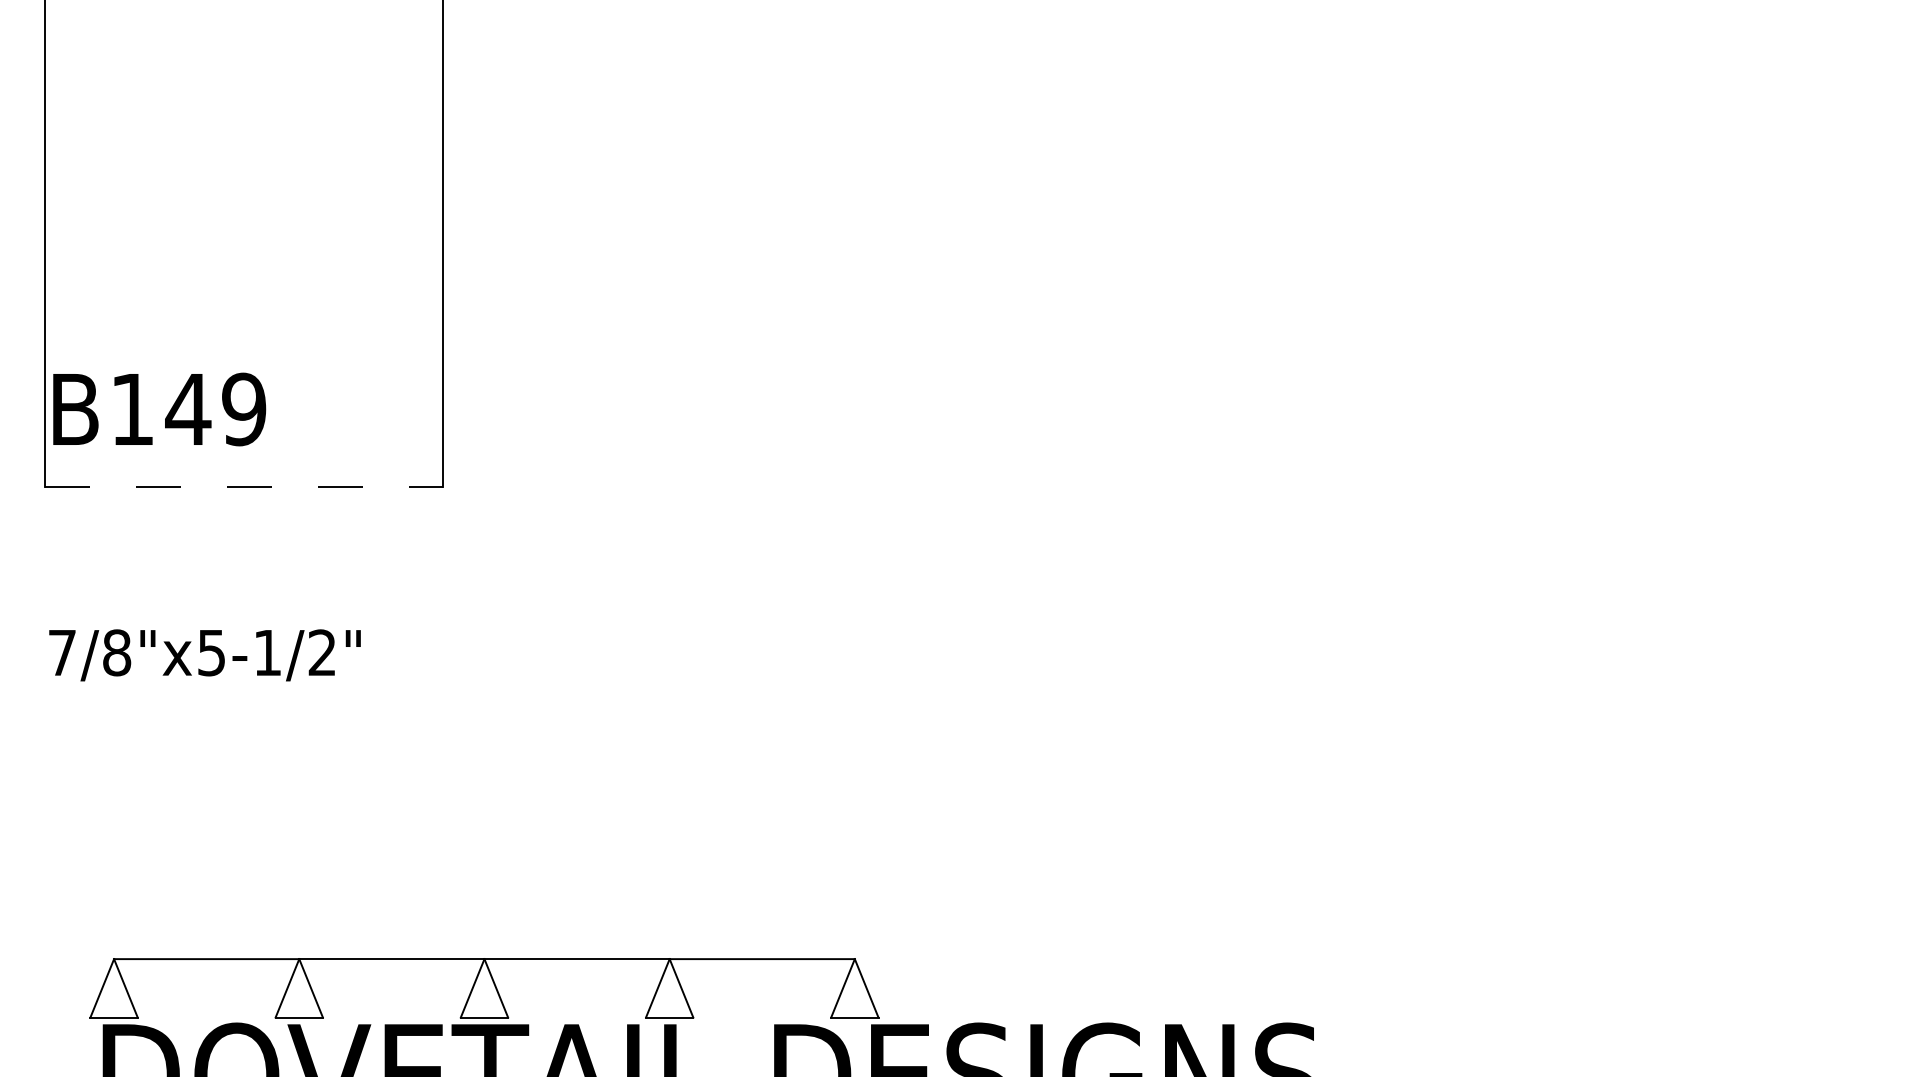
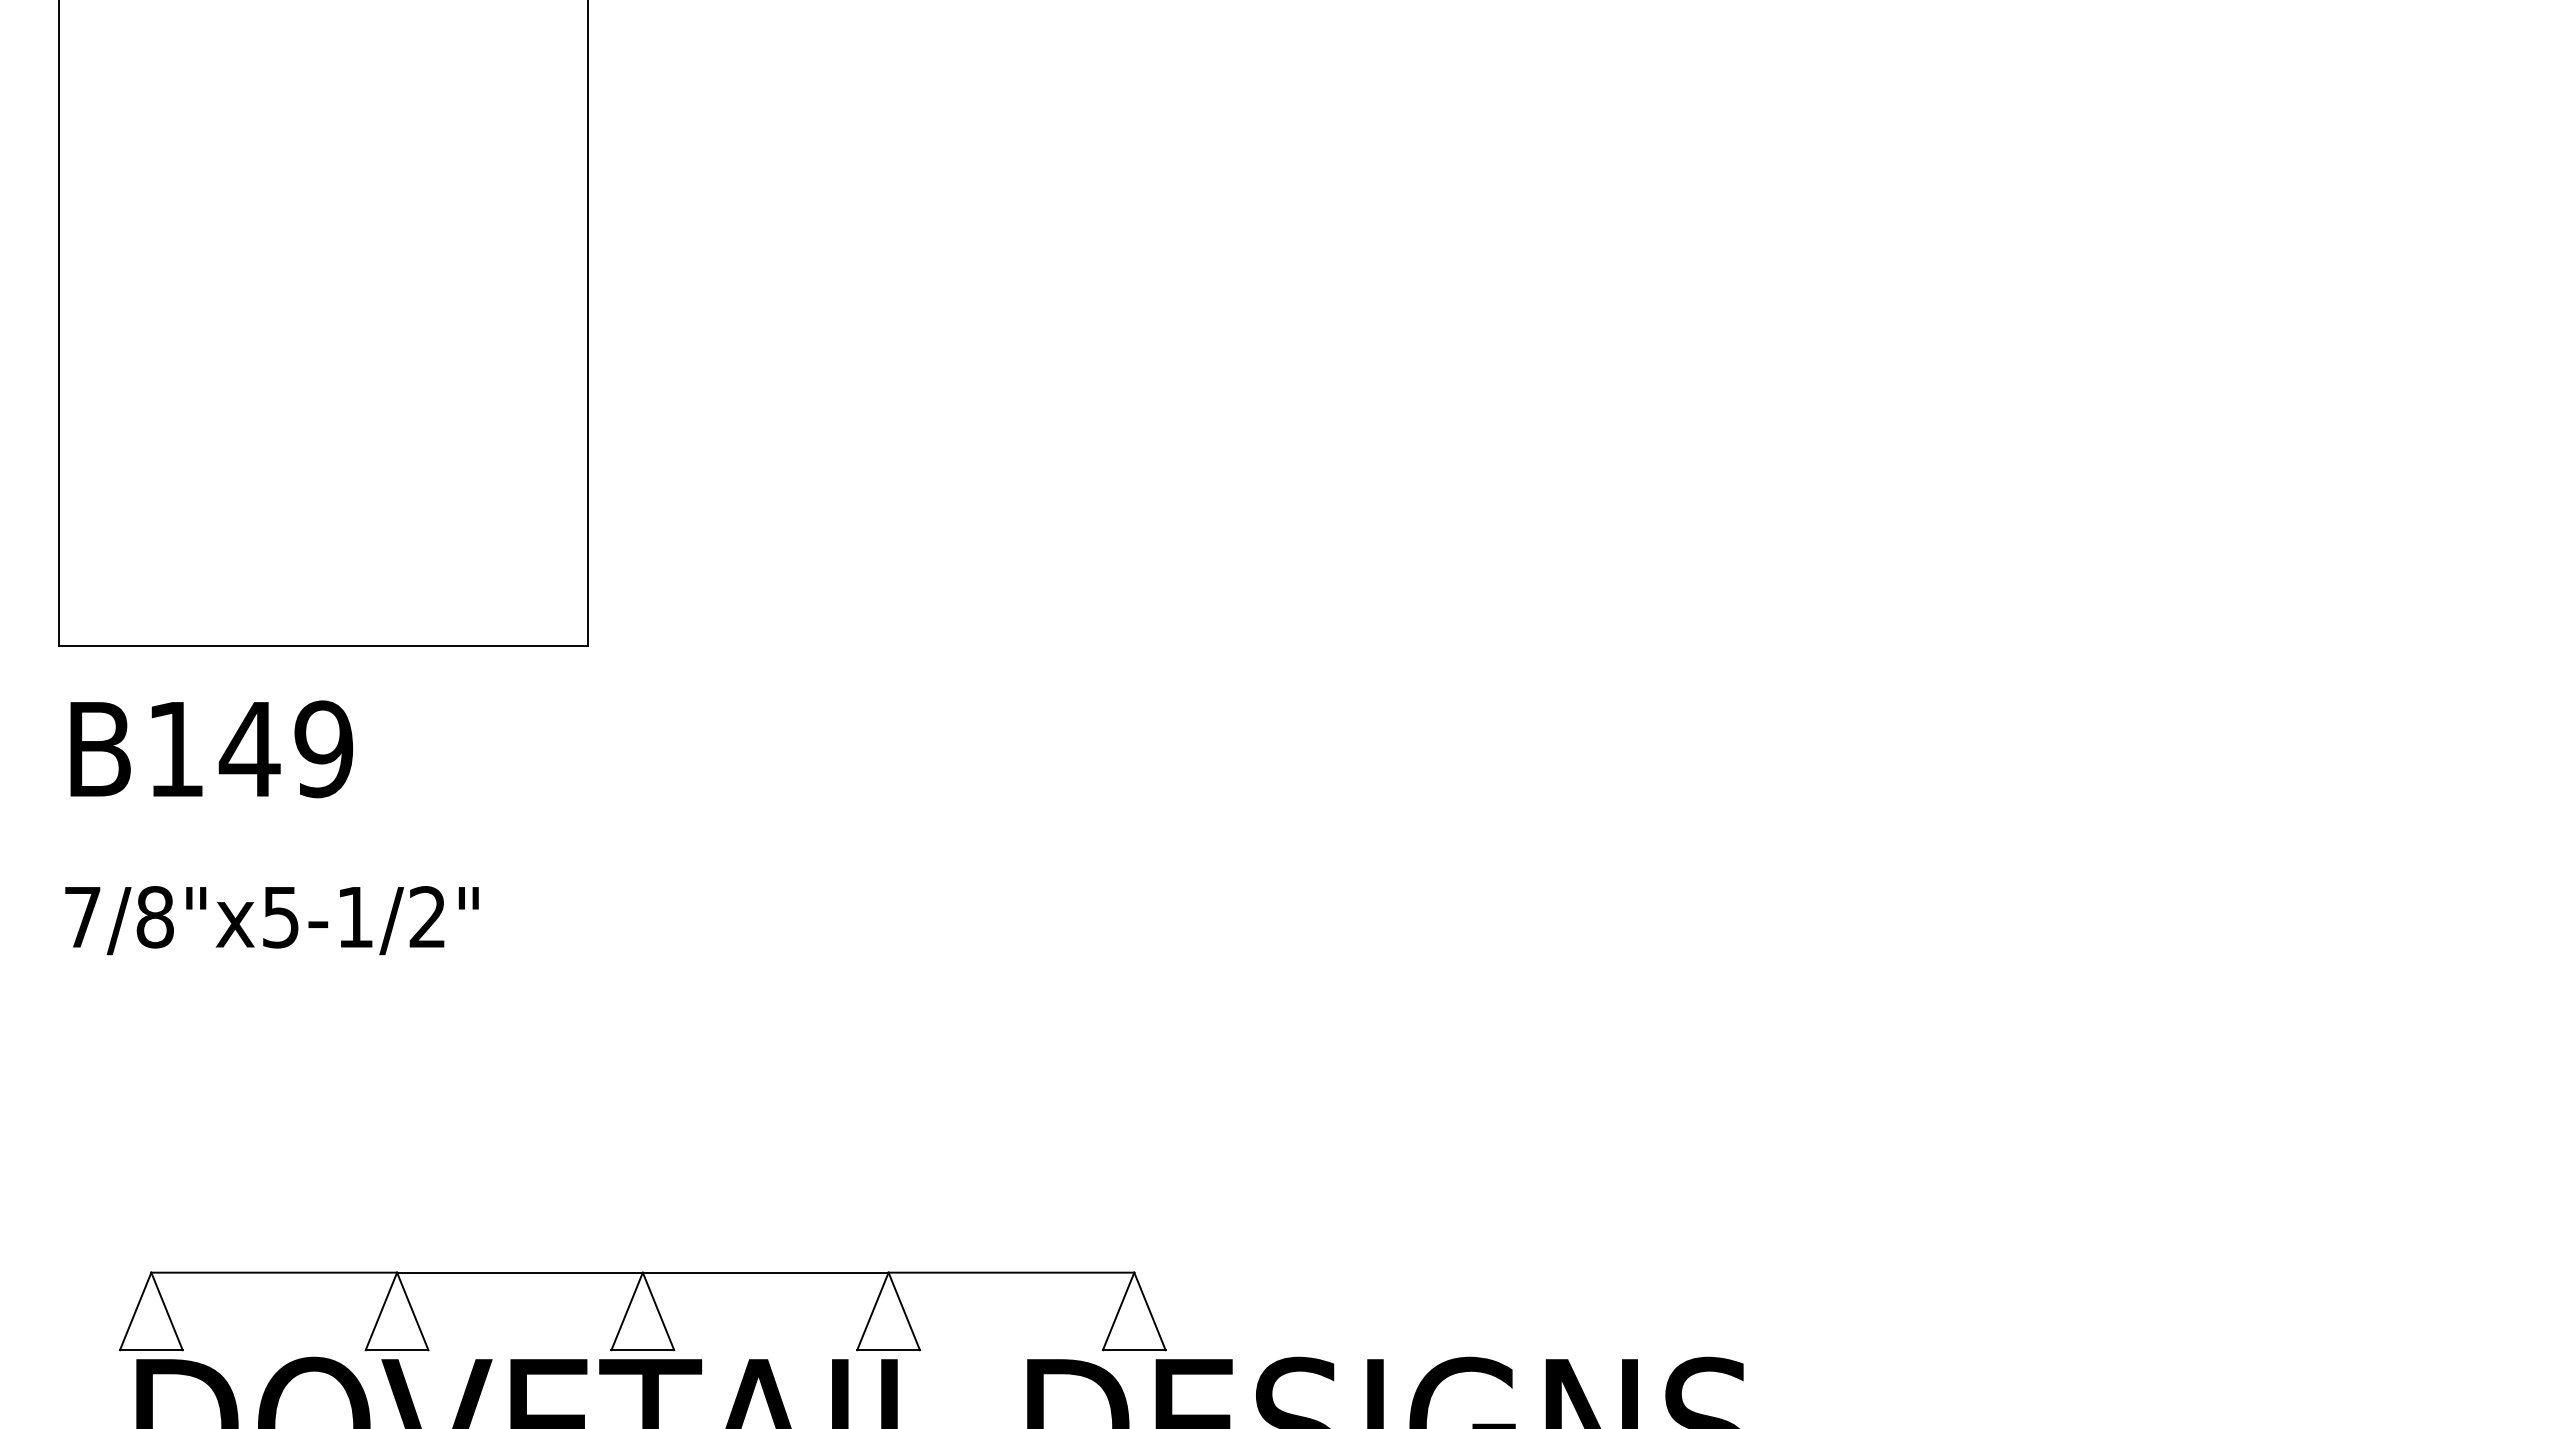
text: (159, 409) -> (211, 749), moved
line: (243, 486) -> (323, 645), dashed -> solid
text: (204, 655) -> (271, 920), moved

